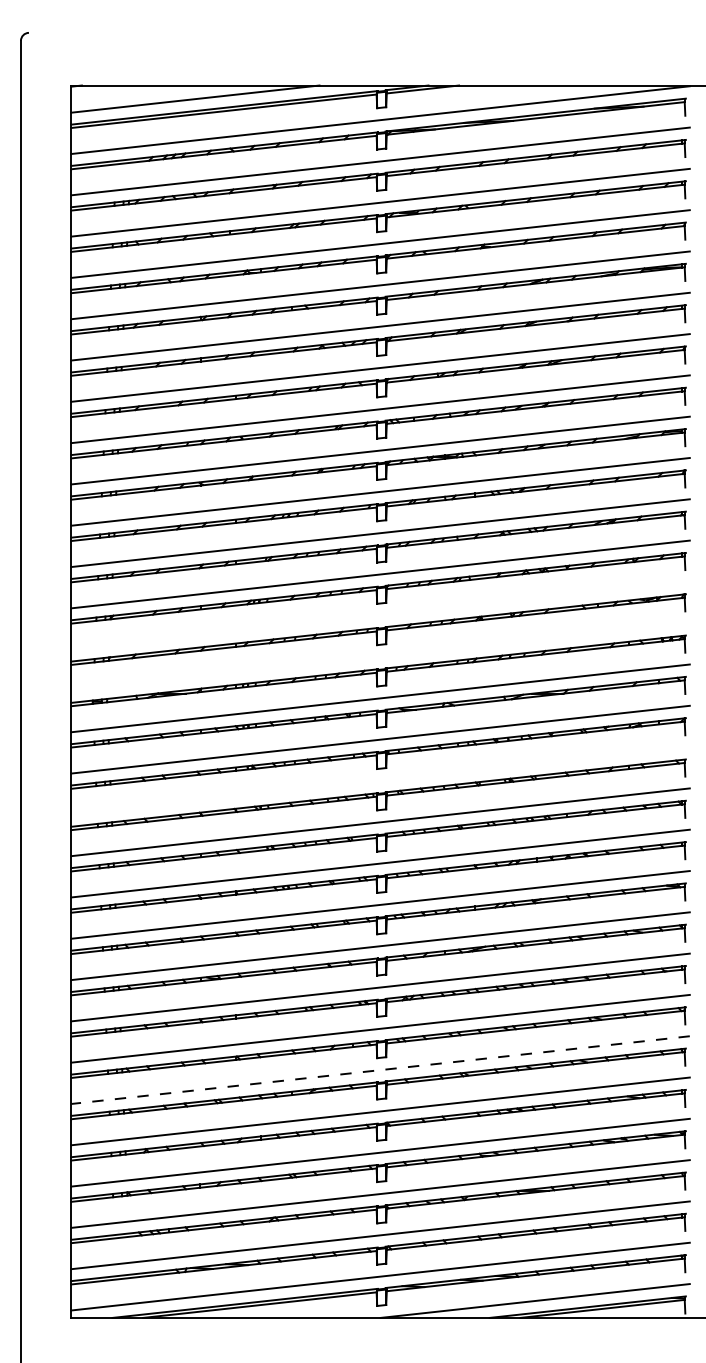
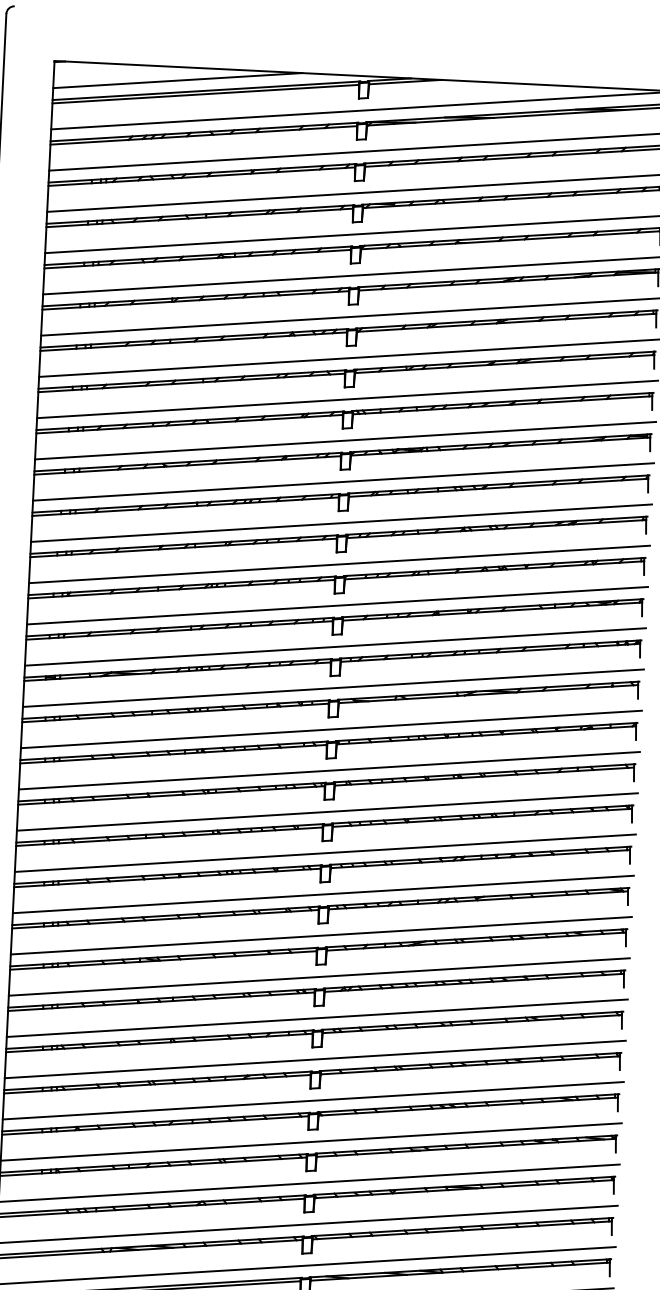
line: (380, 615) -> (337, 605), added
line: (380, 656) -> (335, 646), added
line: (380, 780) -> (329, 770), added
line: (380, 1070) -> (315, 1059), dashed -> solid

